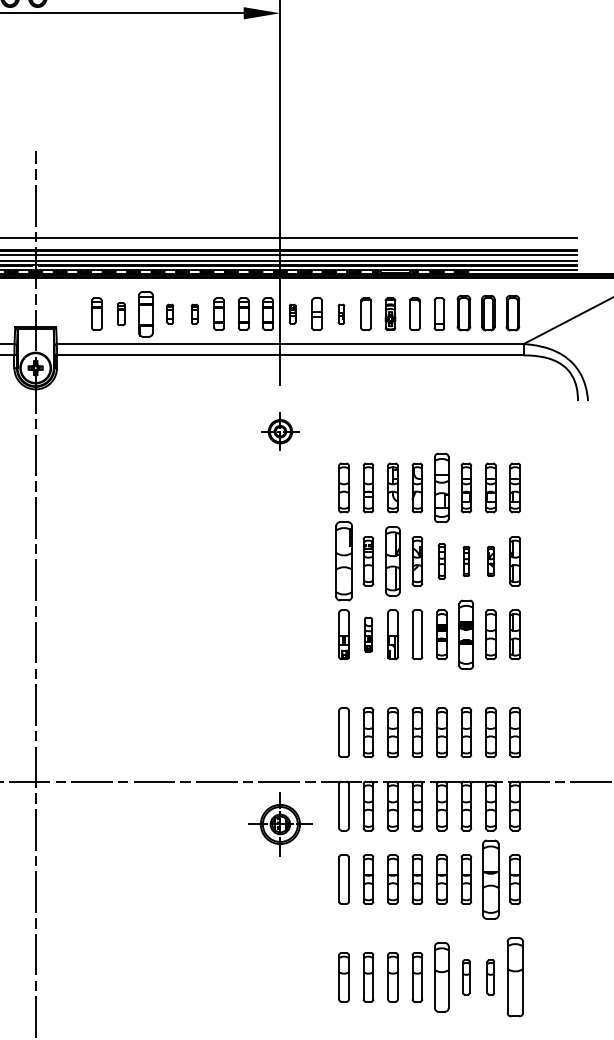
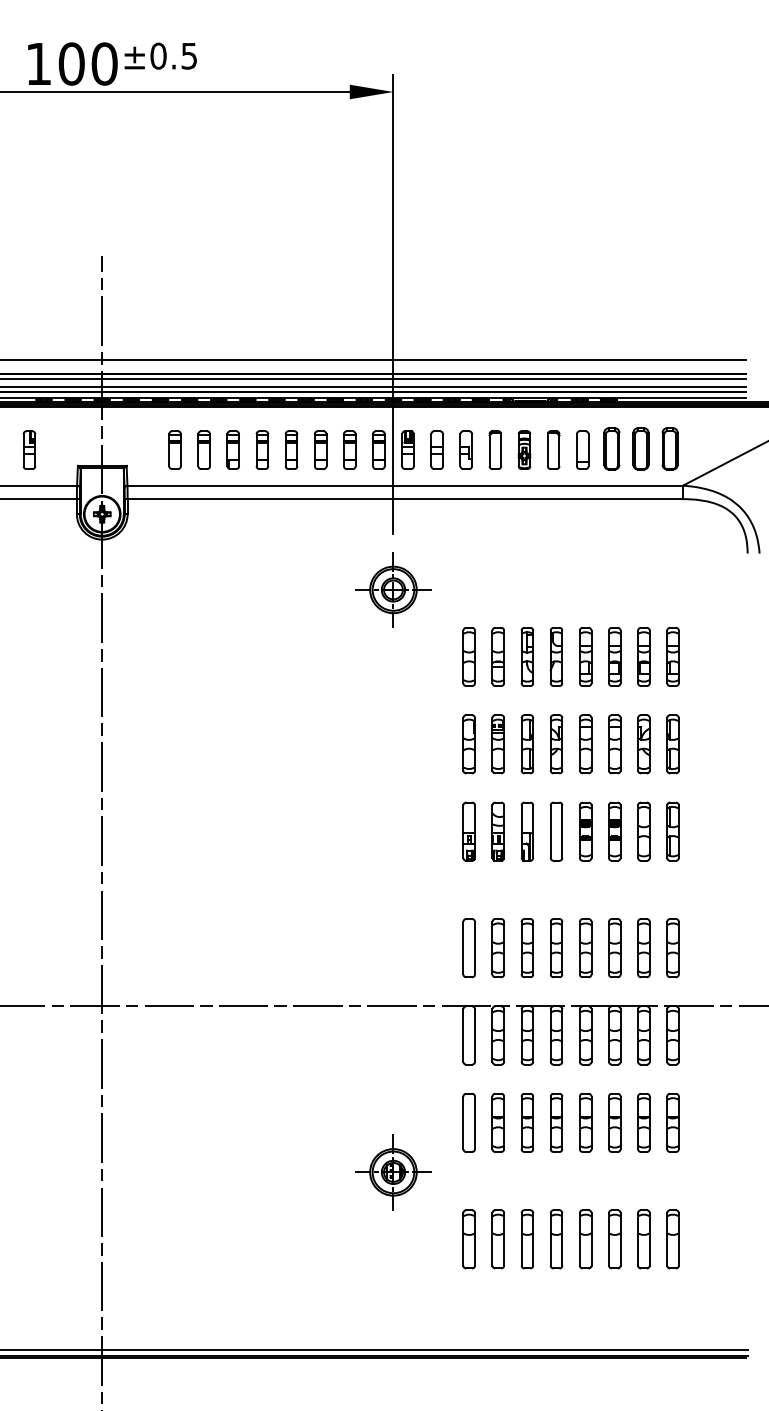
part: (120, 313) -> (203, 449), size x1.43
part: (145, 313) -> (232, 449), size x0.71
part: (170, 313) -> (262, 449), size x1.67
part: (194, 313) -> (291, 449), size x1.67
part: (292, 313) -> (407, 449), size x1.67
part: (340, 313) -> (465, 449), size x1.67
part: (280, 431) -> (393, 589), size x1.67
part: (441, 487) -> (585, 656), size x0.71
part: (343, 561) -> (468, 744), size x0.62
part: (393, 561) -> (527, 744), size x0.71
part: (441, 561) -> (585, 744), size x1.43
part: (466, 561) -> (614, 744), size x1.67
part: (490, 561) -> (643, 744), size x1.67
part: (367, 634) -> (497, 831), size x1.43
part: (466, 634) -> (614, 831), size x0.71
part: (280, 824) -> (393, 1172), moved
part: (490, 879) -> (643, 1122), size x0.62
part: (441, 977) -> (585, 1239), size x0.71
part: (466, 977) -> (614, 1239), size x1.43
part: (490, 977) -> (643, 1239), size x1.43
part: (514, 977) -> (672, 1239), size x0.62

